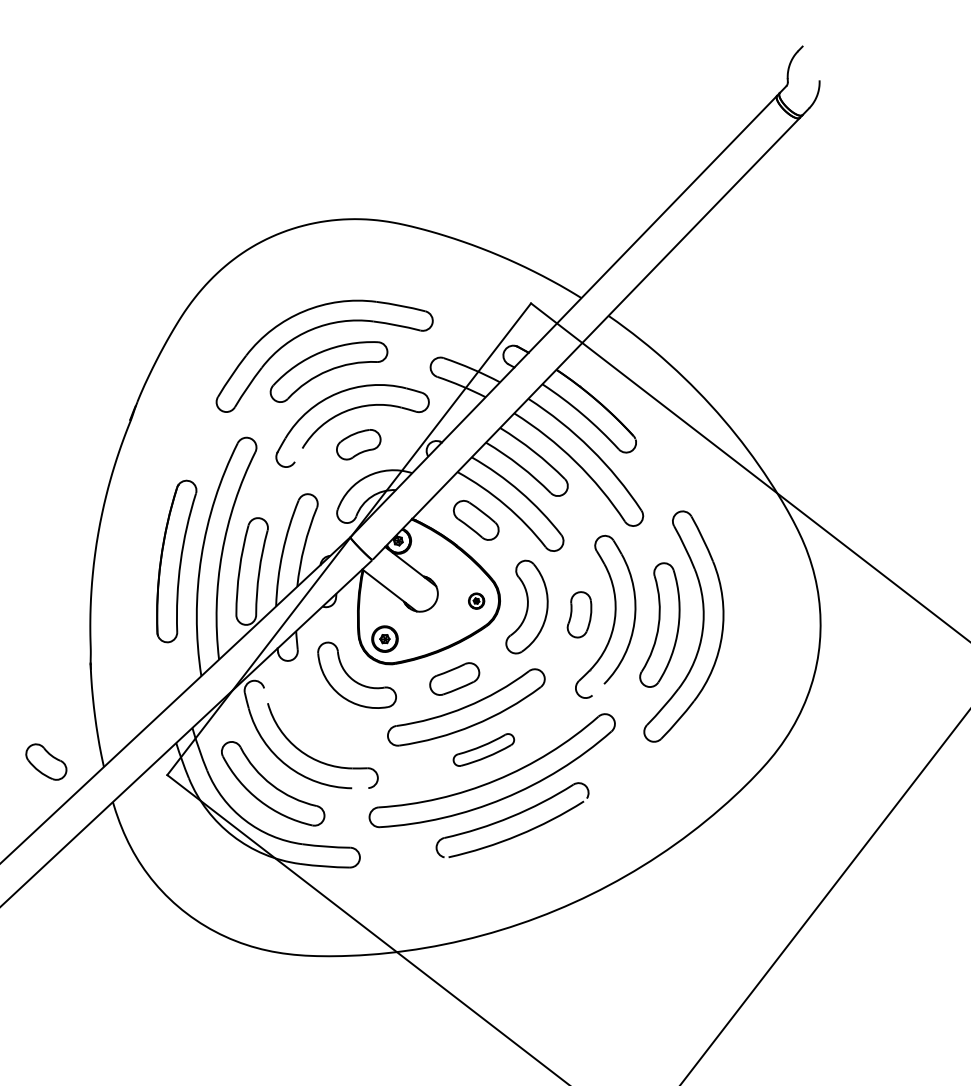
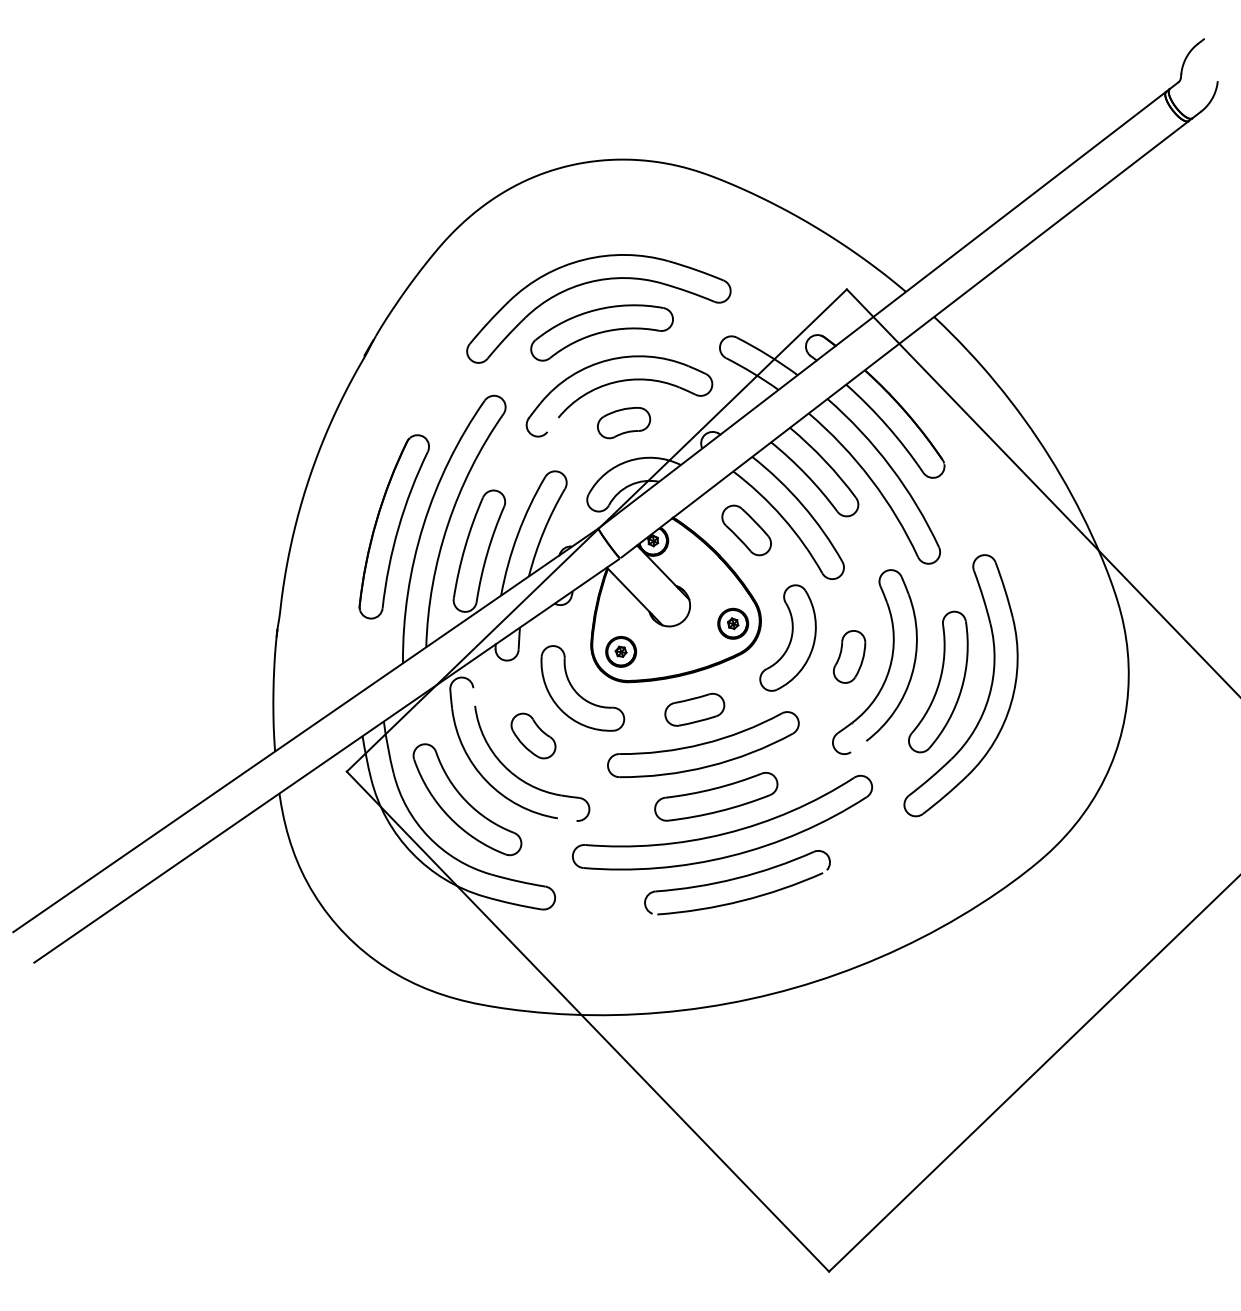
part: (476, 601) -> (733, 623), size x1.67
part: (483, 749) -> (716, 796), size x1.67
part: (46, 761) -> (533, 735), moved

